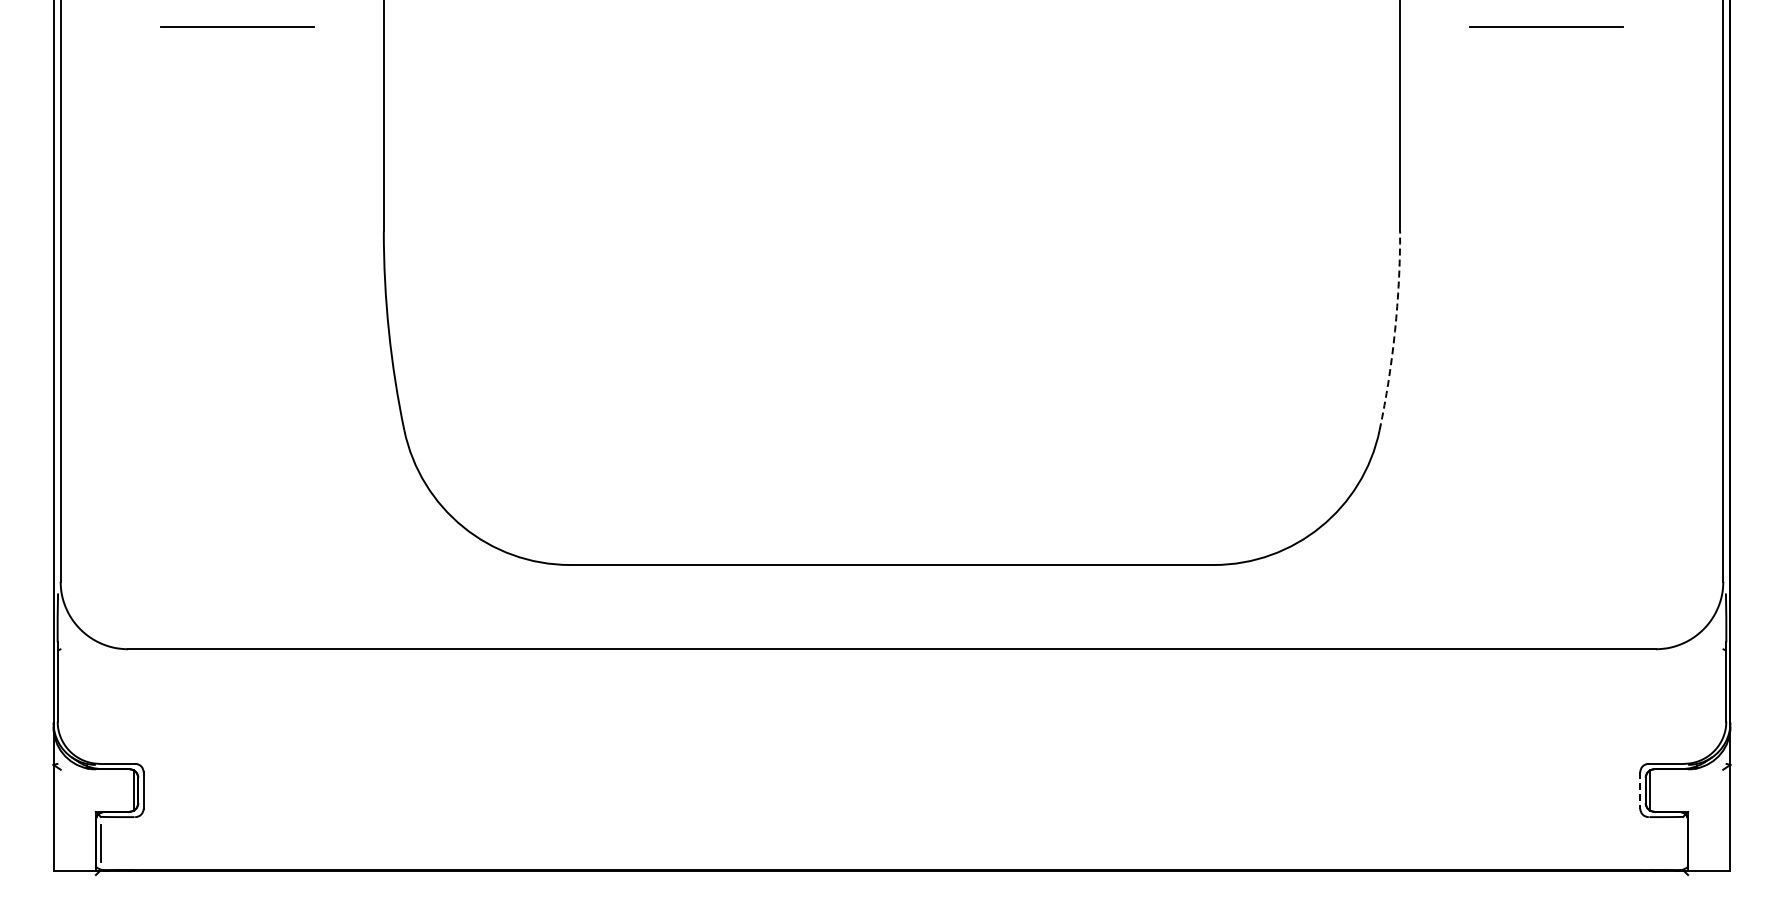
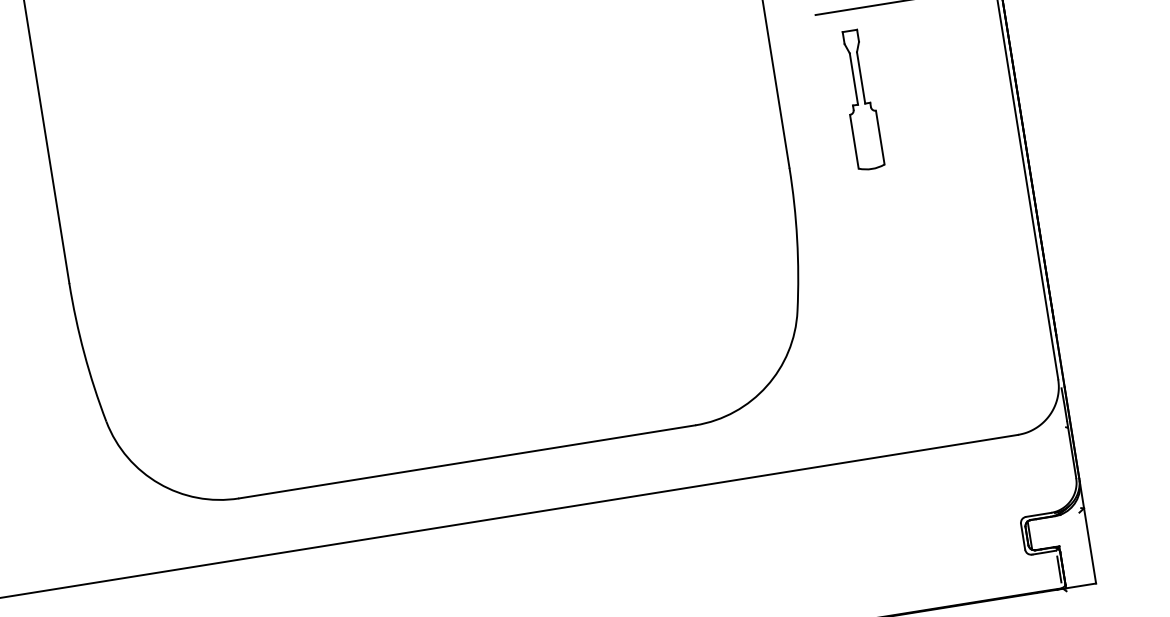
part: (1513, 153) -> (860, 99), added
arc: (1395, 331) -> (797, 239), dashed -> solid
line: (1640, 790) -> (1023, 536), dashed -> solid
line: (1682, 843) -> (1059, 569), added

